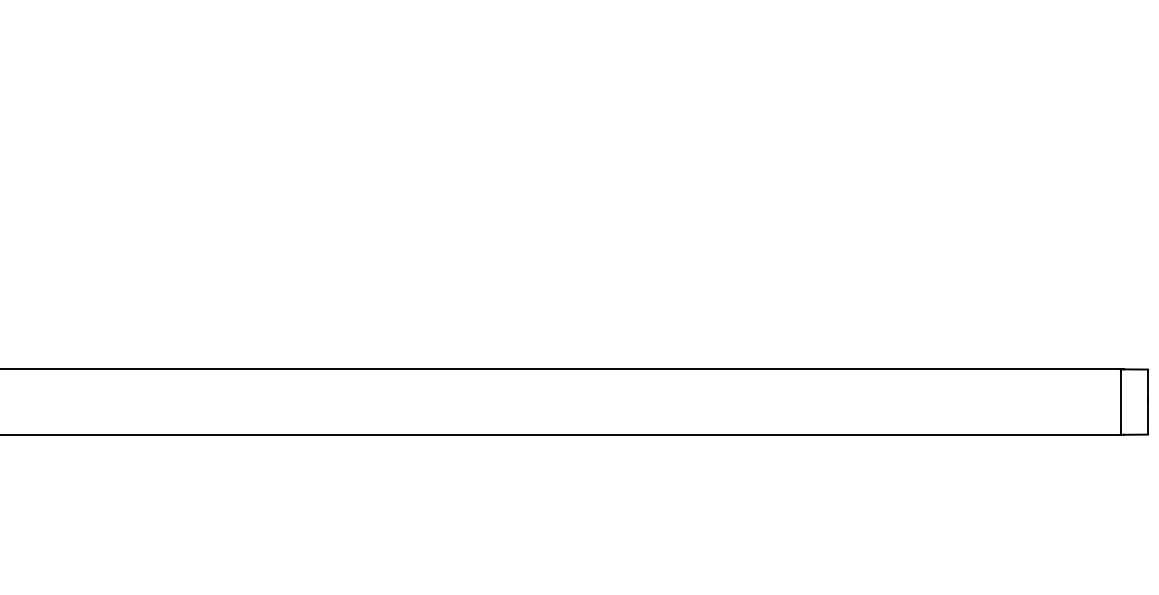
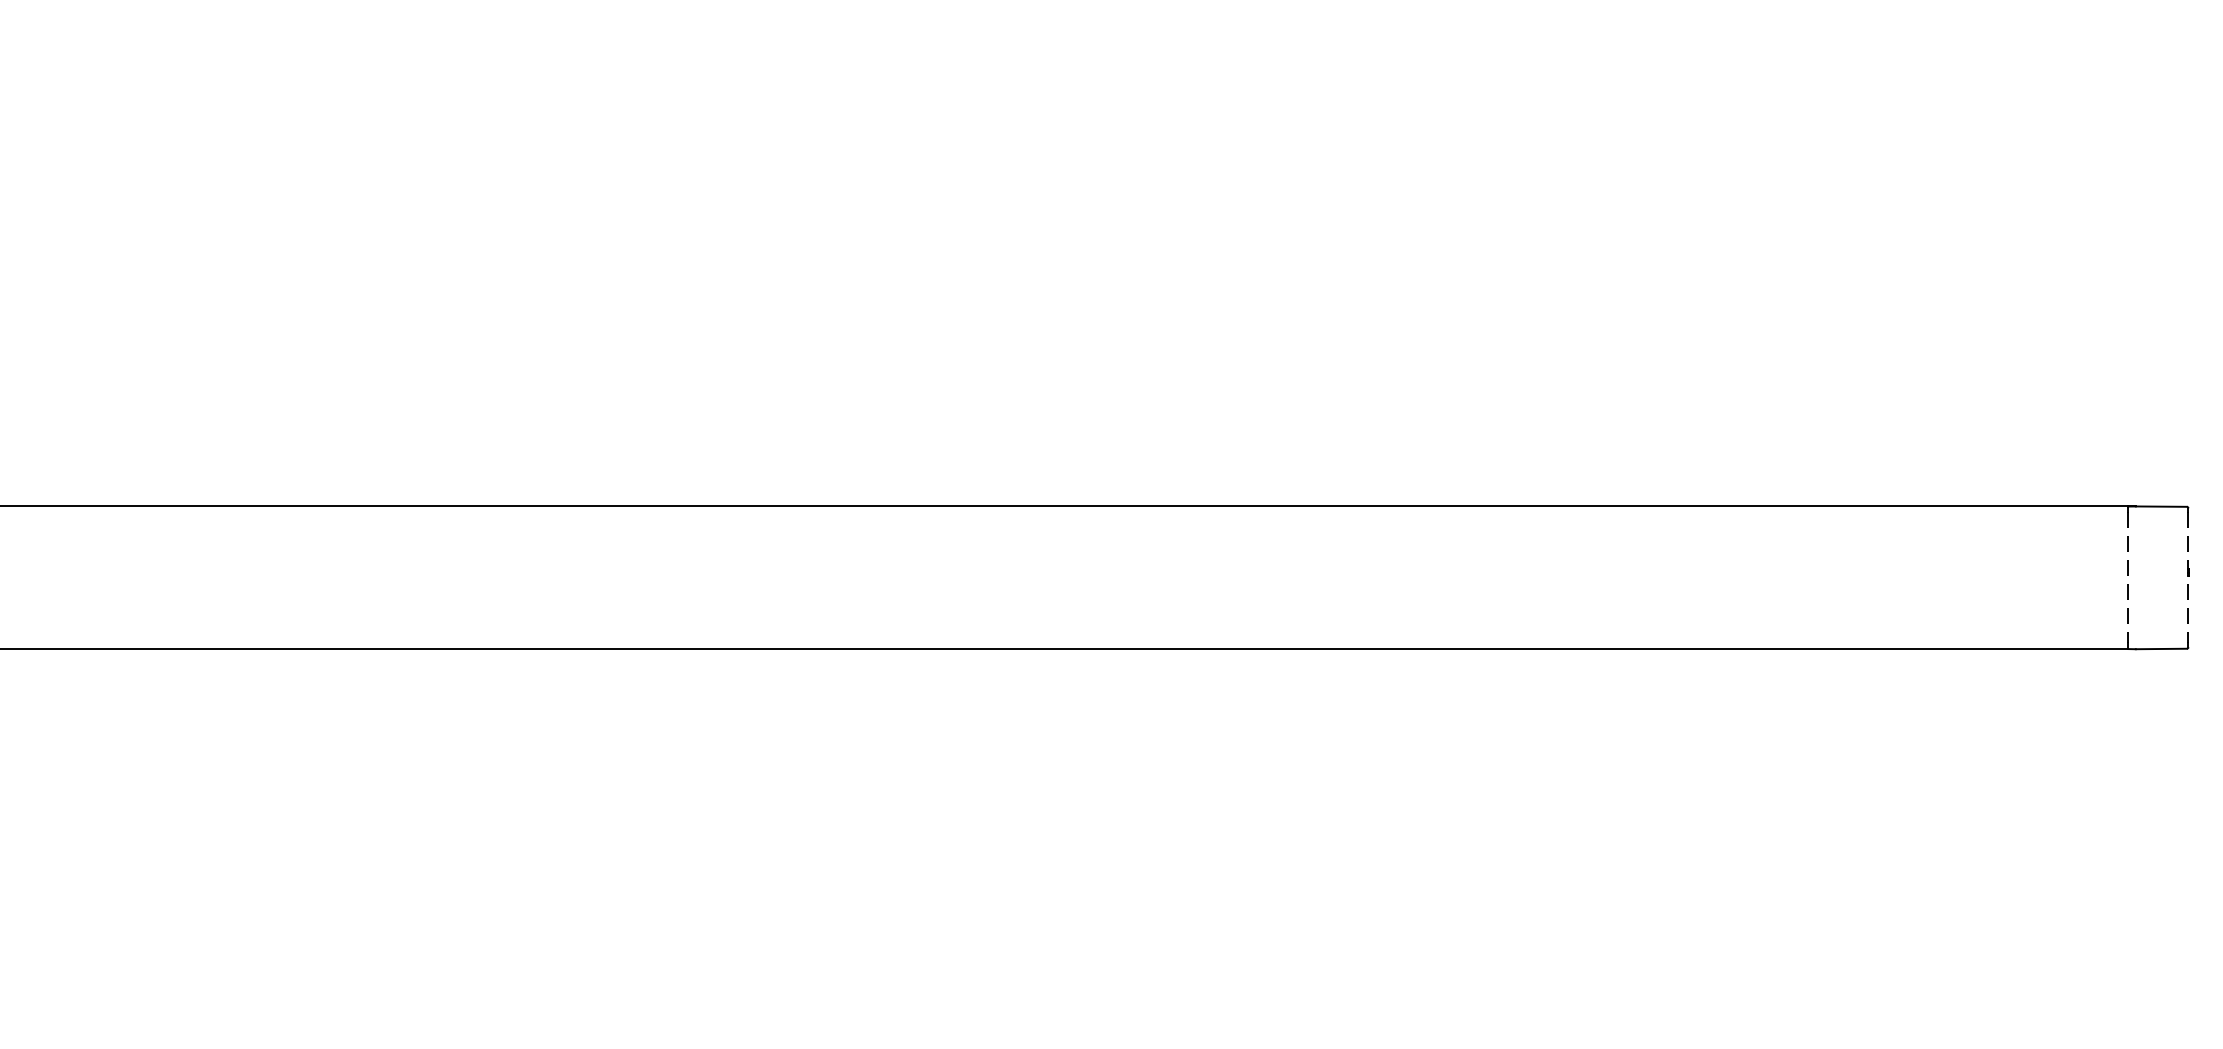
line: (1120, 402) -> (2127, 578), solid -> dashed
line: (1148, 402) -> (2188, 578), solid -> dashed

